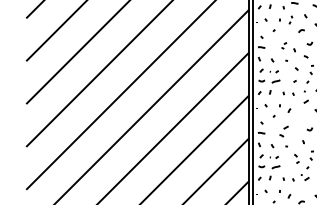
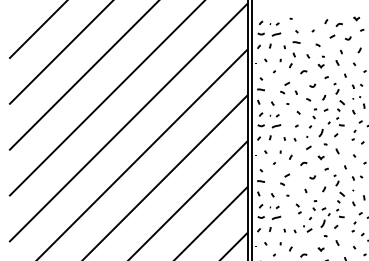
part: (291, 20) -> (292, 60), size x1.67
part: (284, 45) -> (285, 87), size x1.67
curve: (301, 116) -> (303, 163), added

